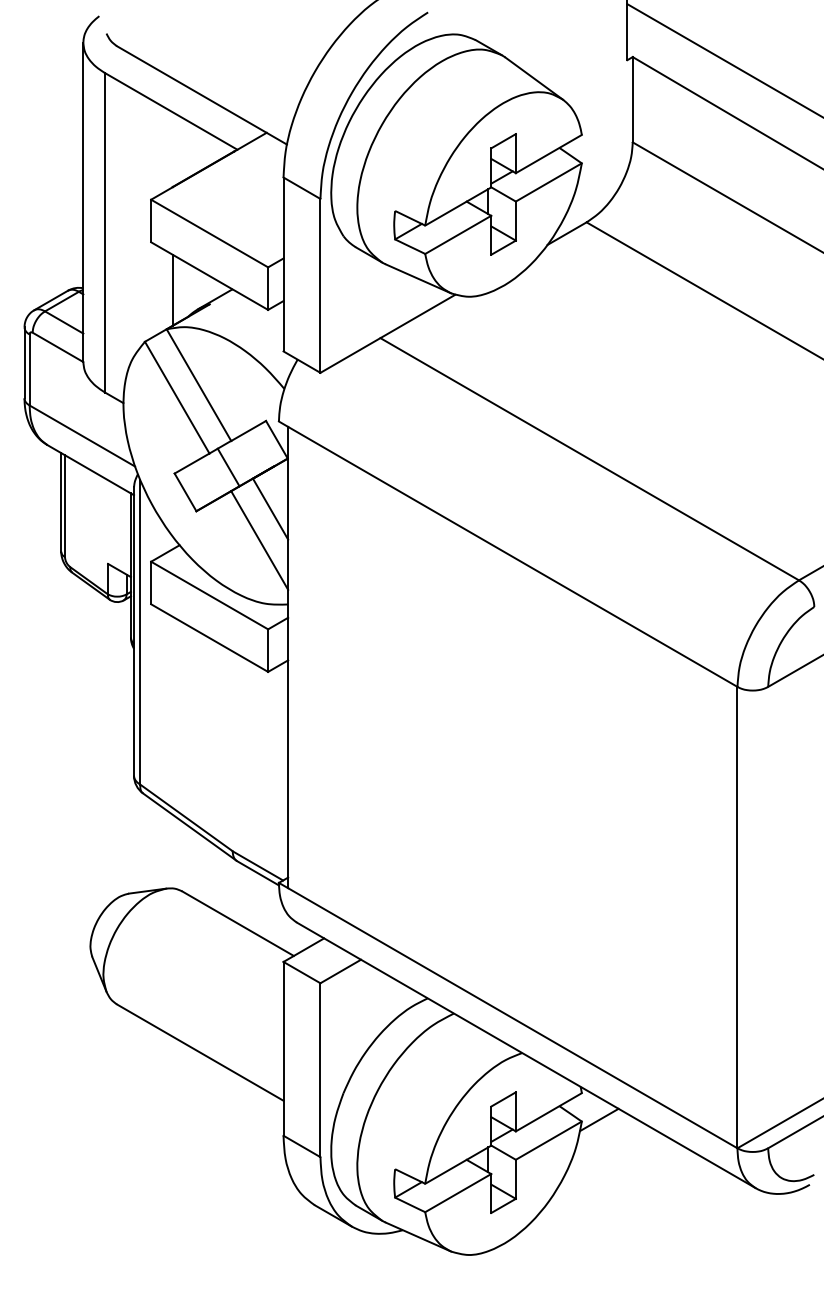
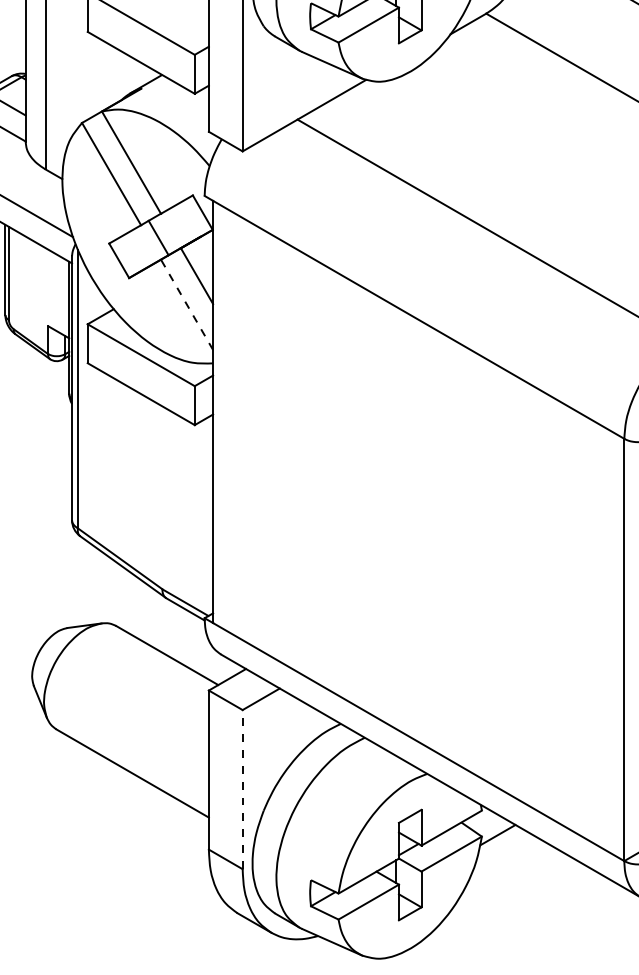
line: (172, 289) -> (107, 75), removed
line: (259, 540) -> (186, 304), solid -> dashed
line: (320, 1070) -> (242, 789), solid -> dashed

